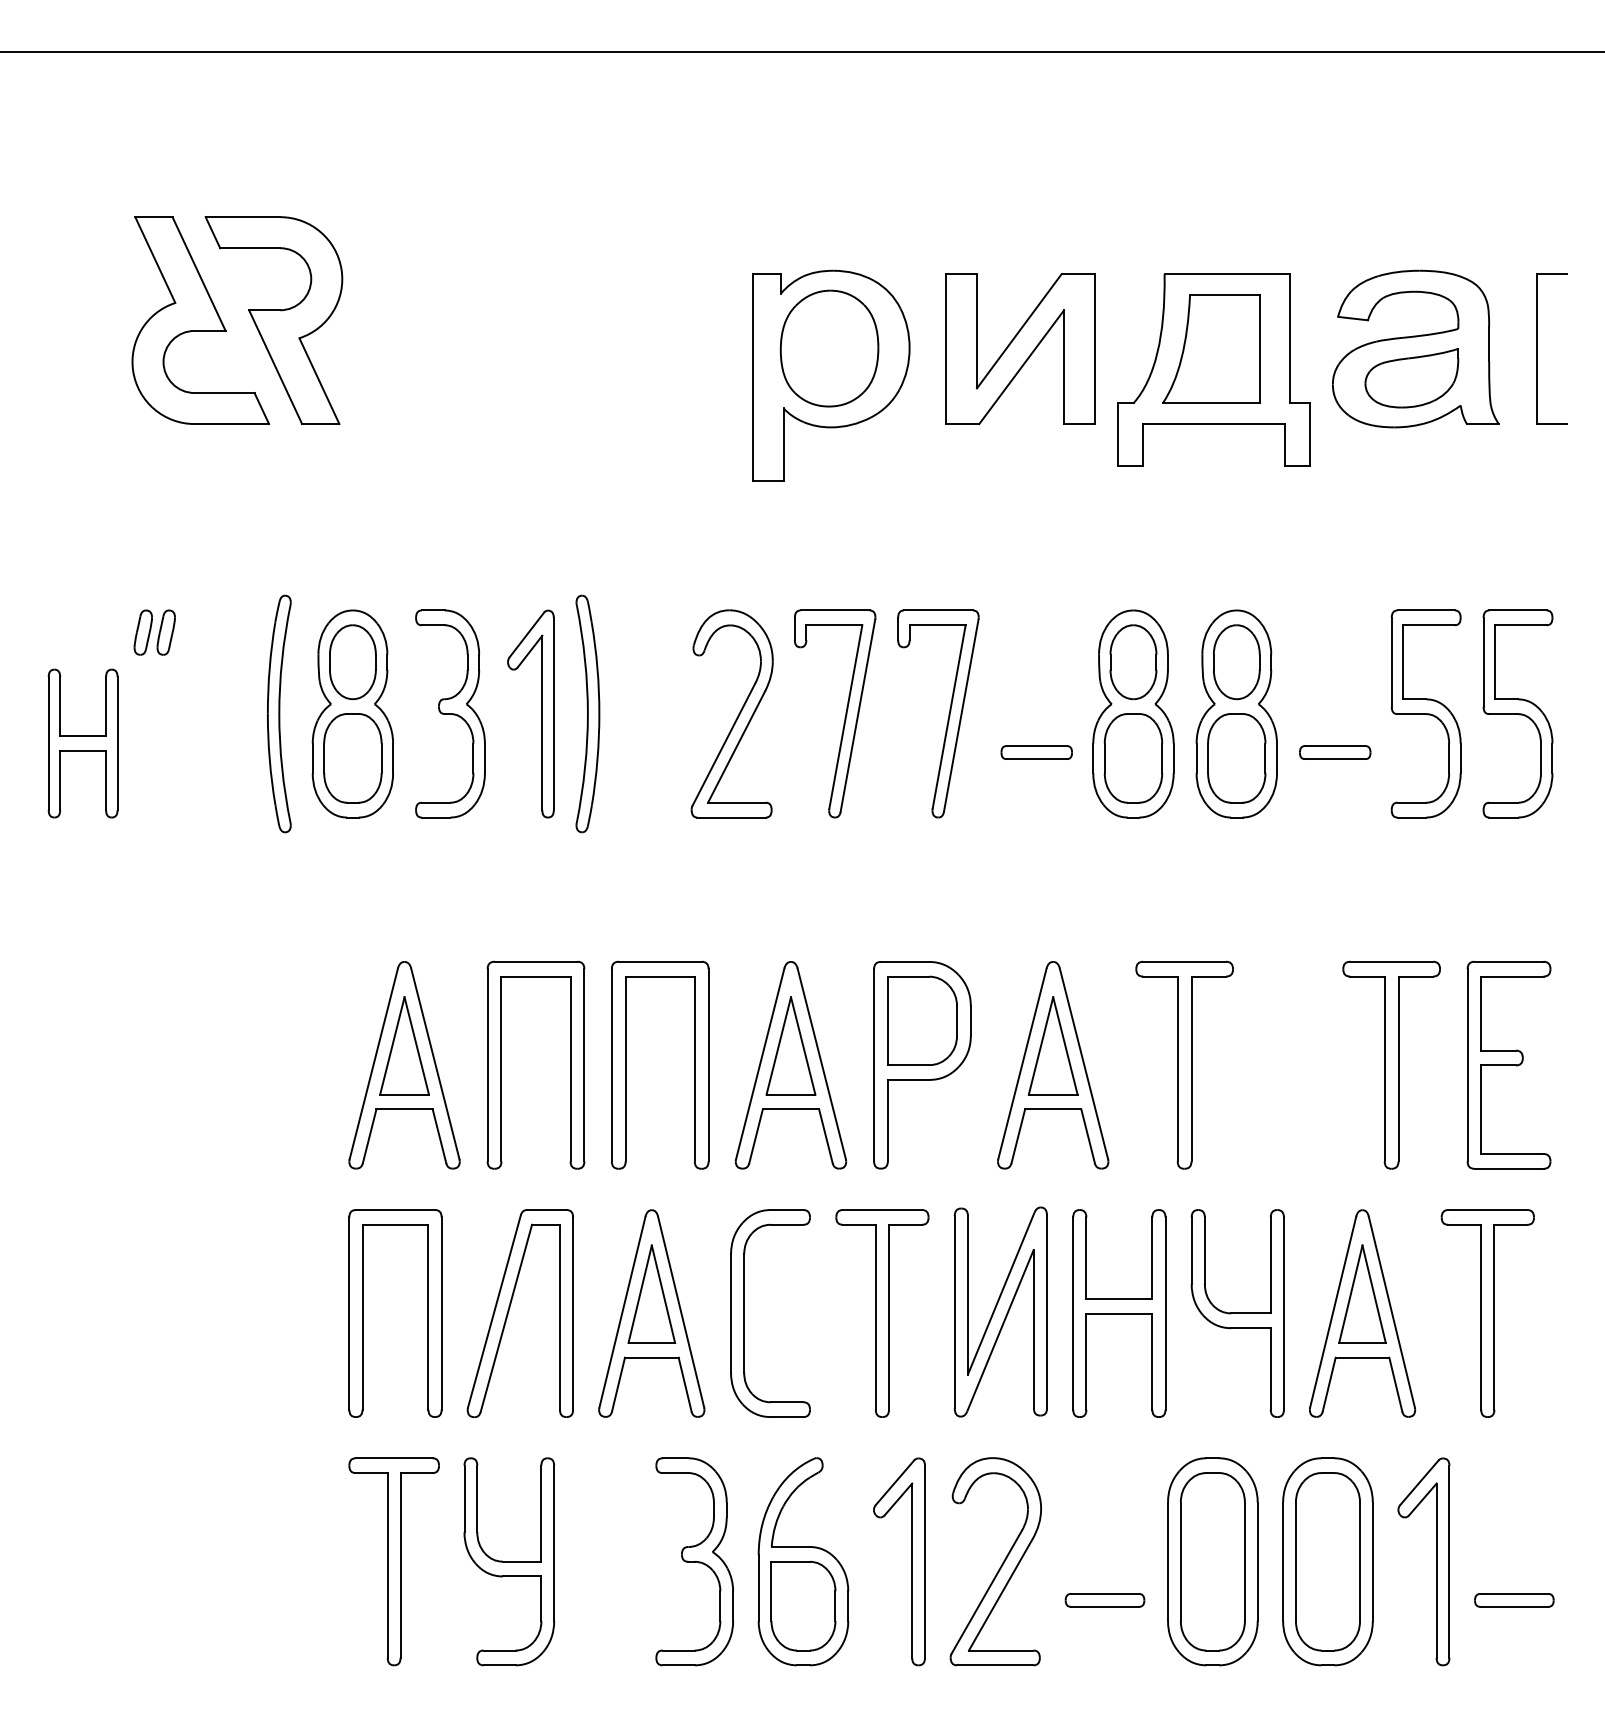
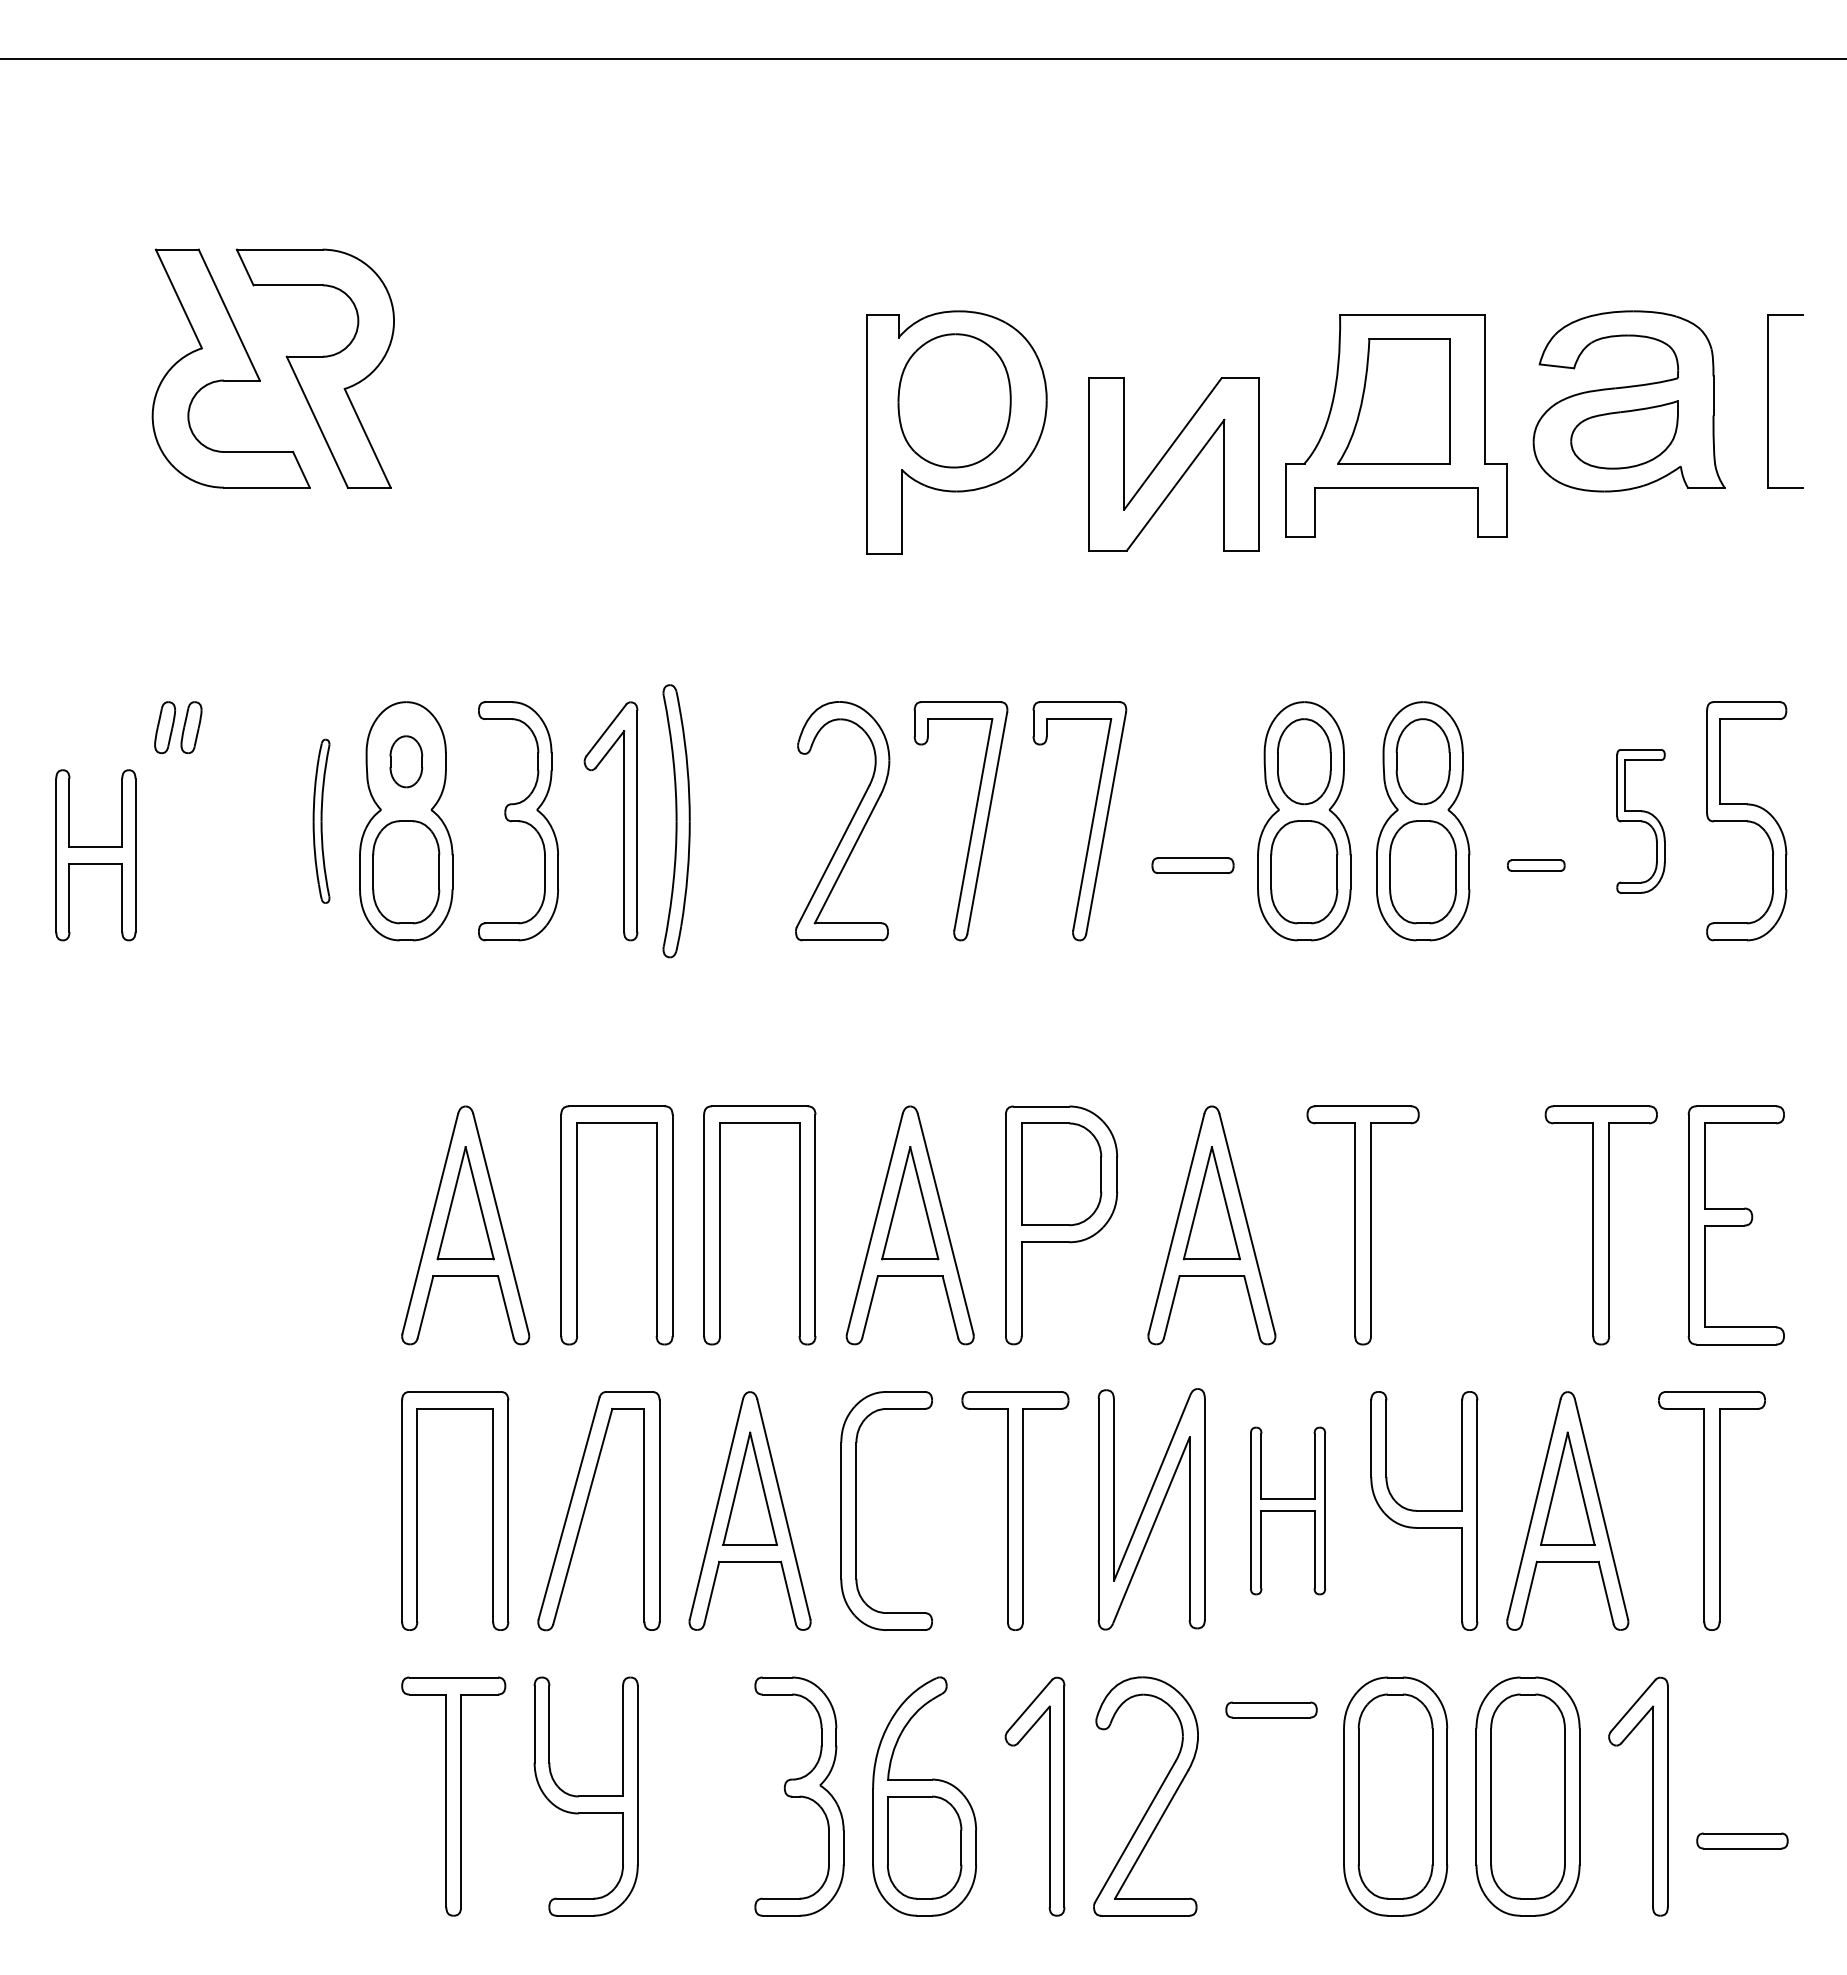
part: (1019, 349) -> (1173, 464), moved
part: (353, 662) -> (406, 761), size x0.6
part: (279, 714) -> (321, 821), size x0.6
part: (1425, 714) -> (1640, 821), size x0.6
part: (1334, 752) -> (1535, 865), size x0.7
part: (1118, 1313) -> (1287, 1510), size x0.7
part: (1104, 1599) -> (1271, 1709), moved

